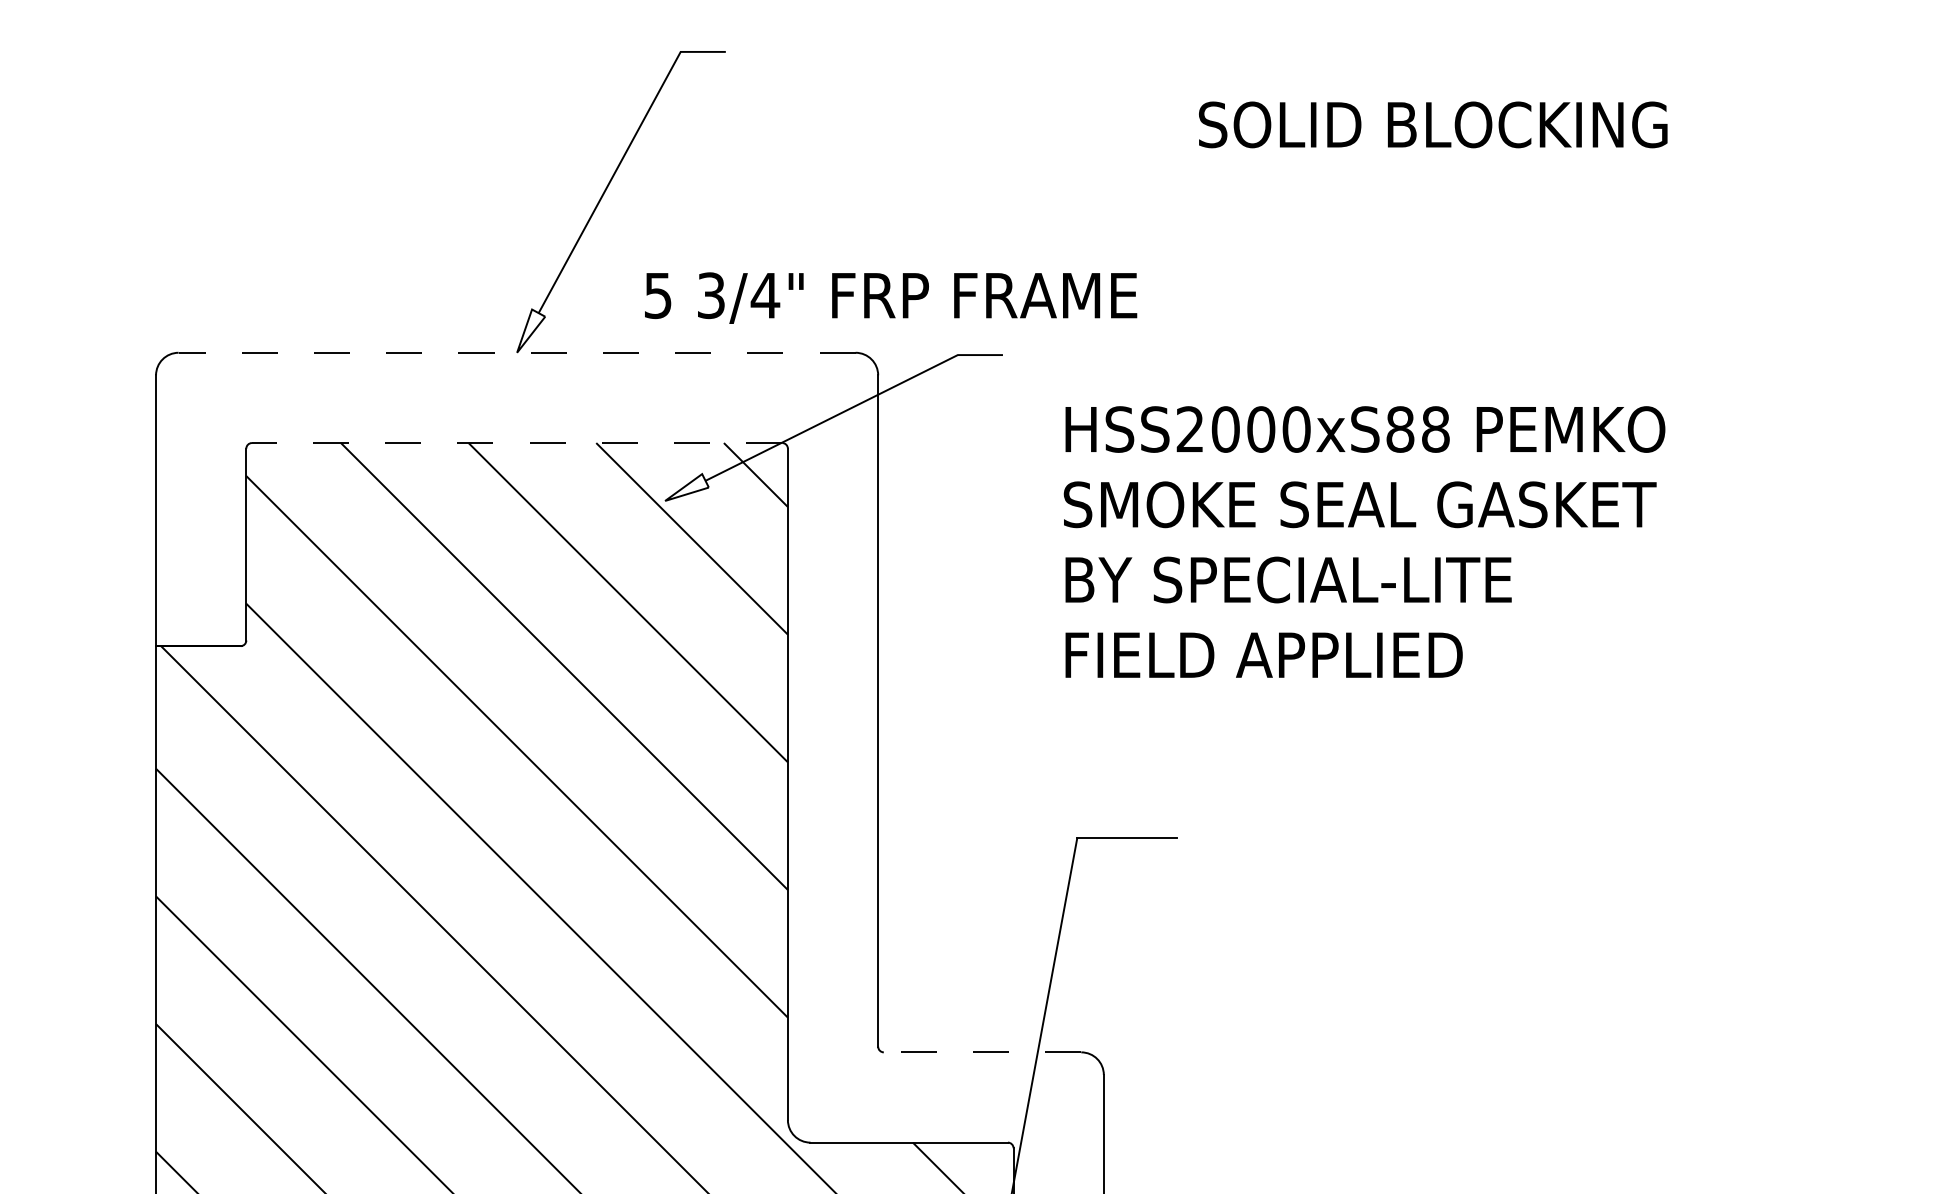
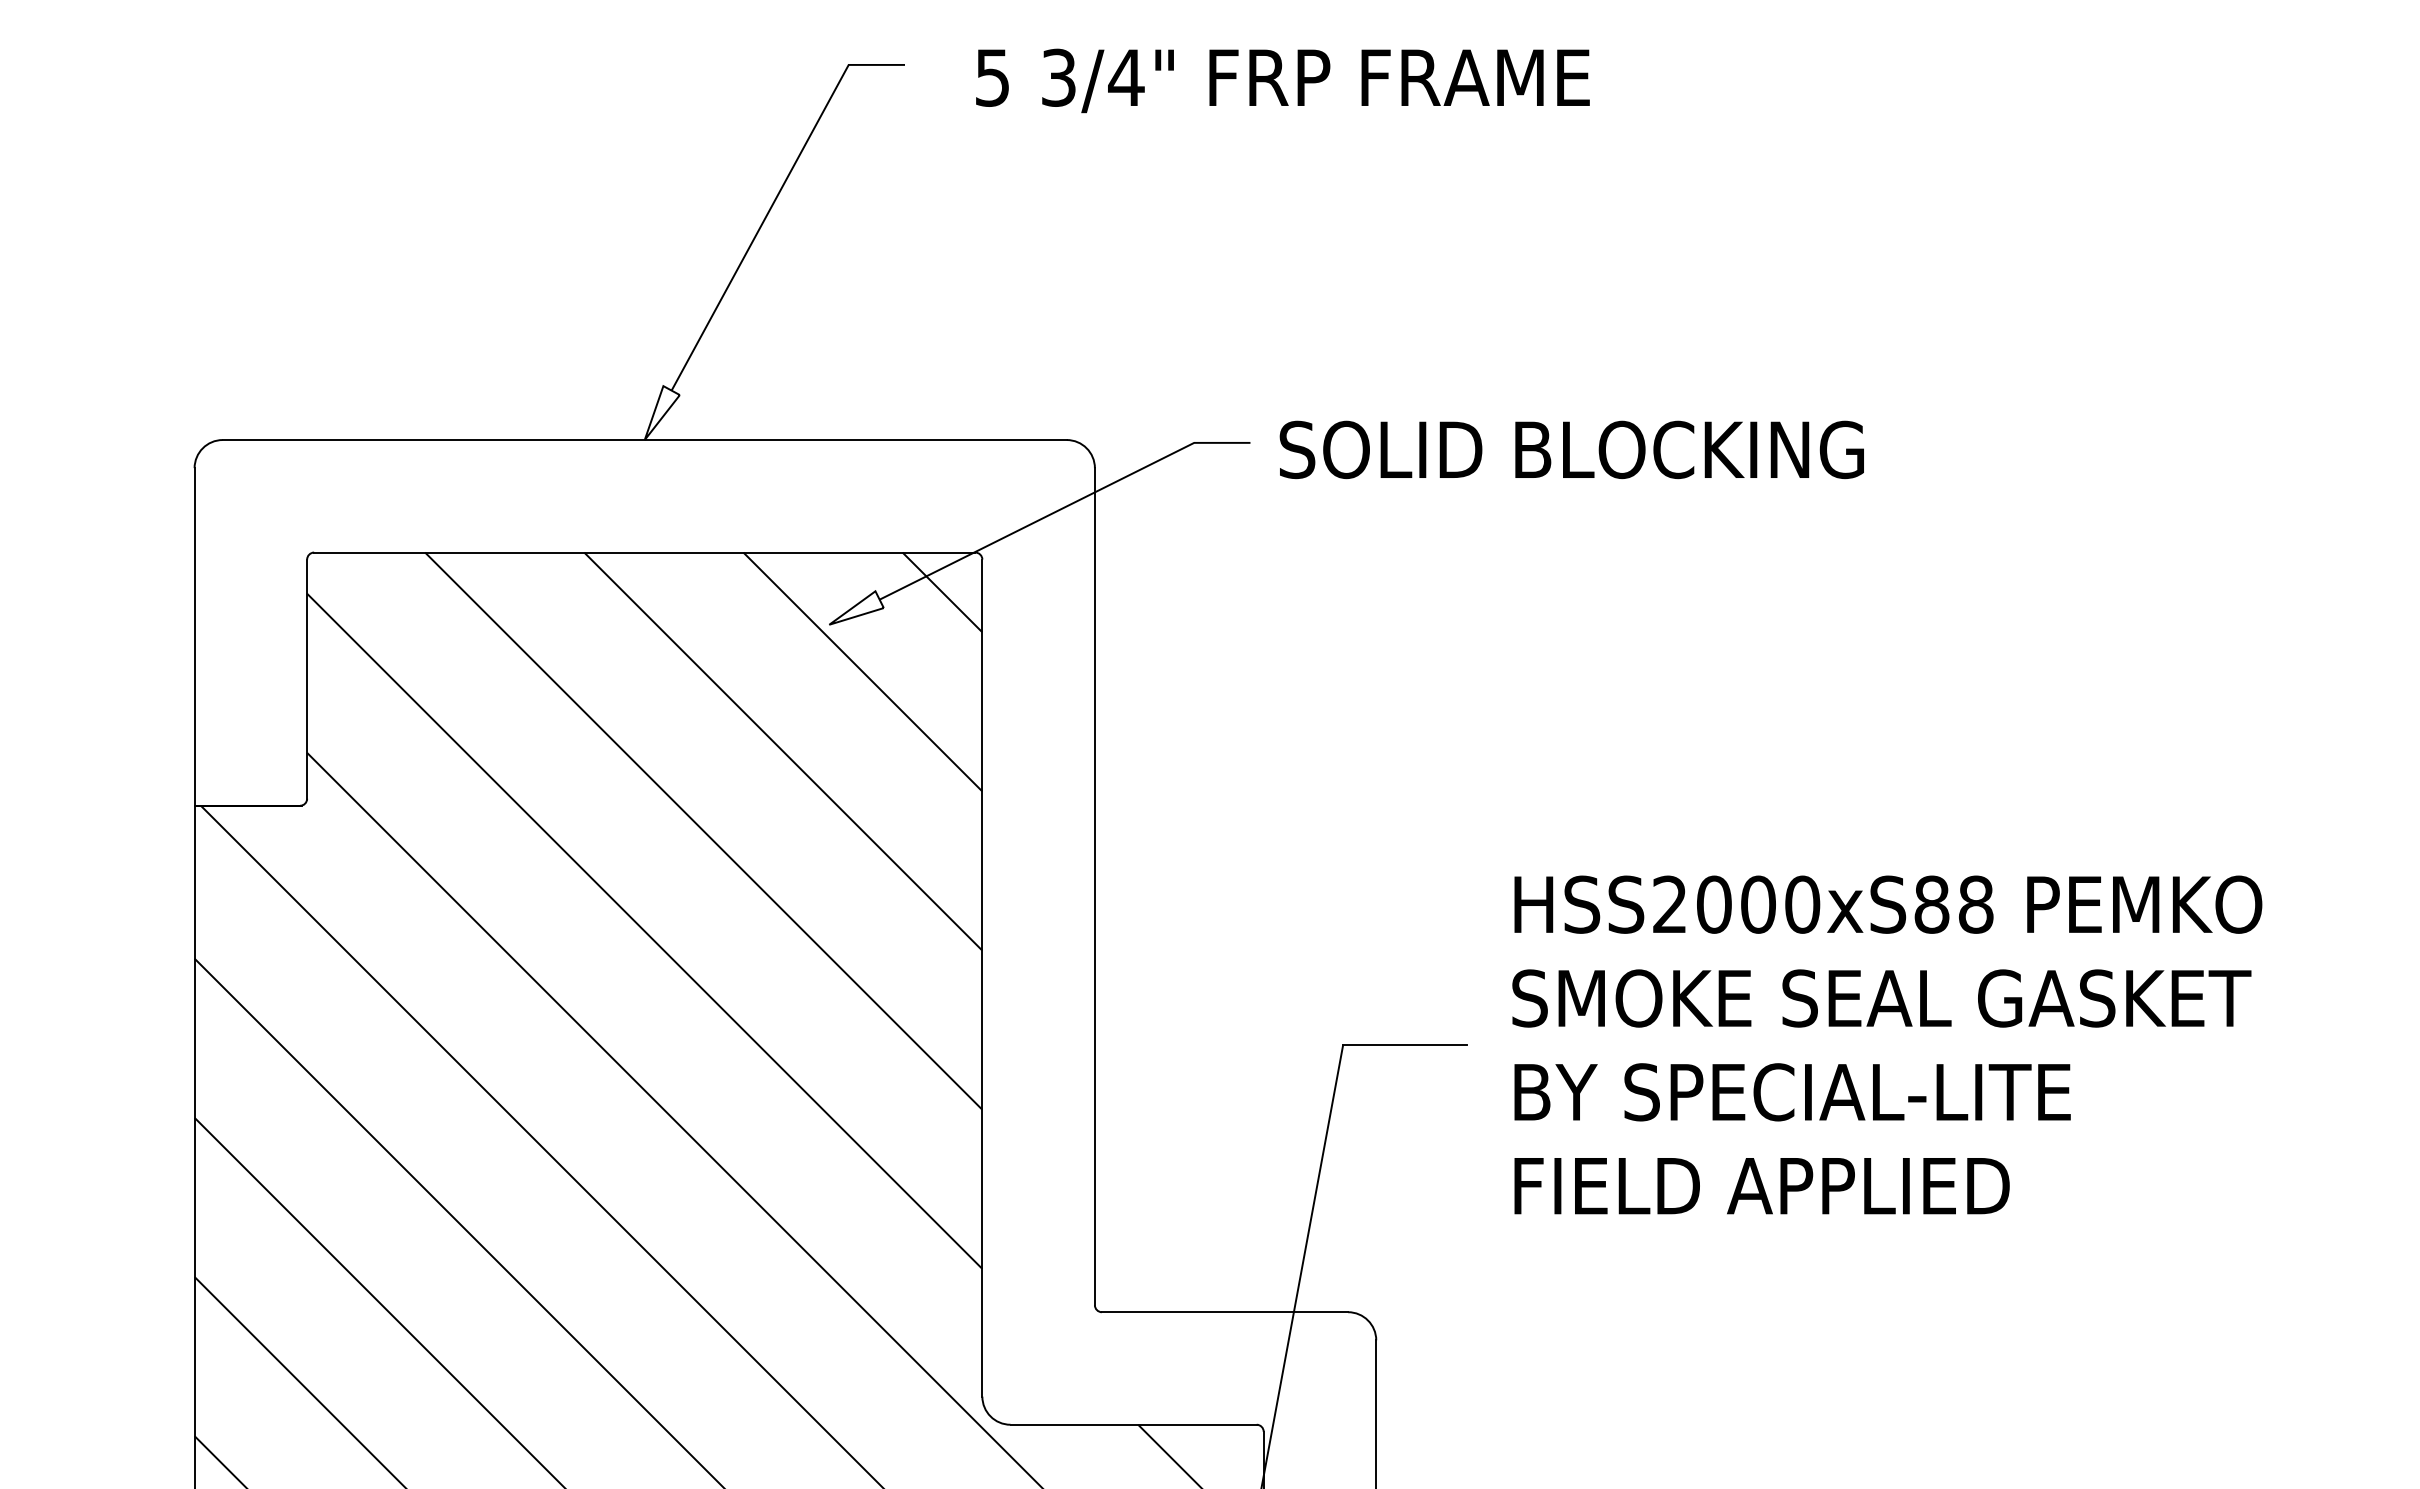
text: (1432, 124) -> (1571, 449), moved
text: (890, 297) -> (1282, 80), moved
line: (516, 353) -> (644, 440), dashed -> solid
line: (516, 442) -> (644, 552), dashed -> solid
text: (1364, 541) -> (1887, 1044), moved
line: (982, 1052) -> (1224, 1312), dashed -> solid

